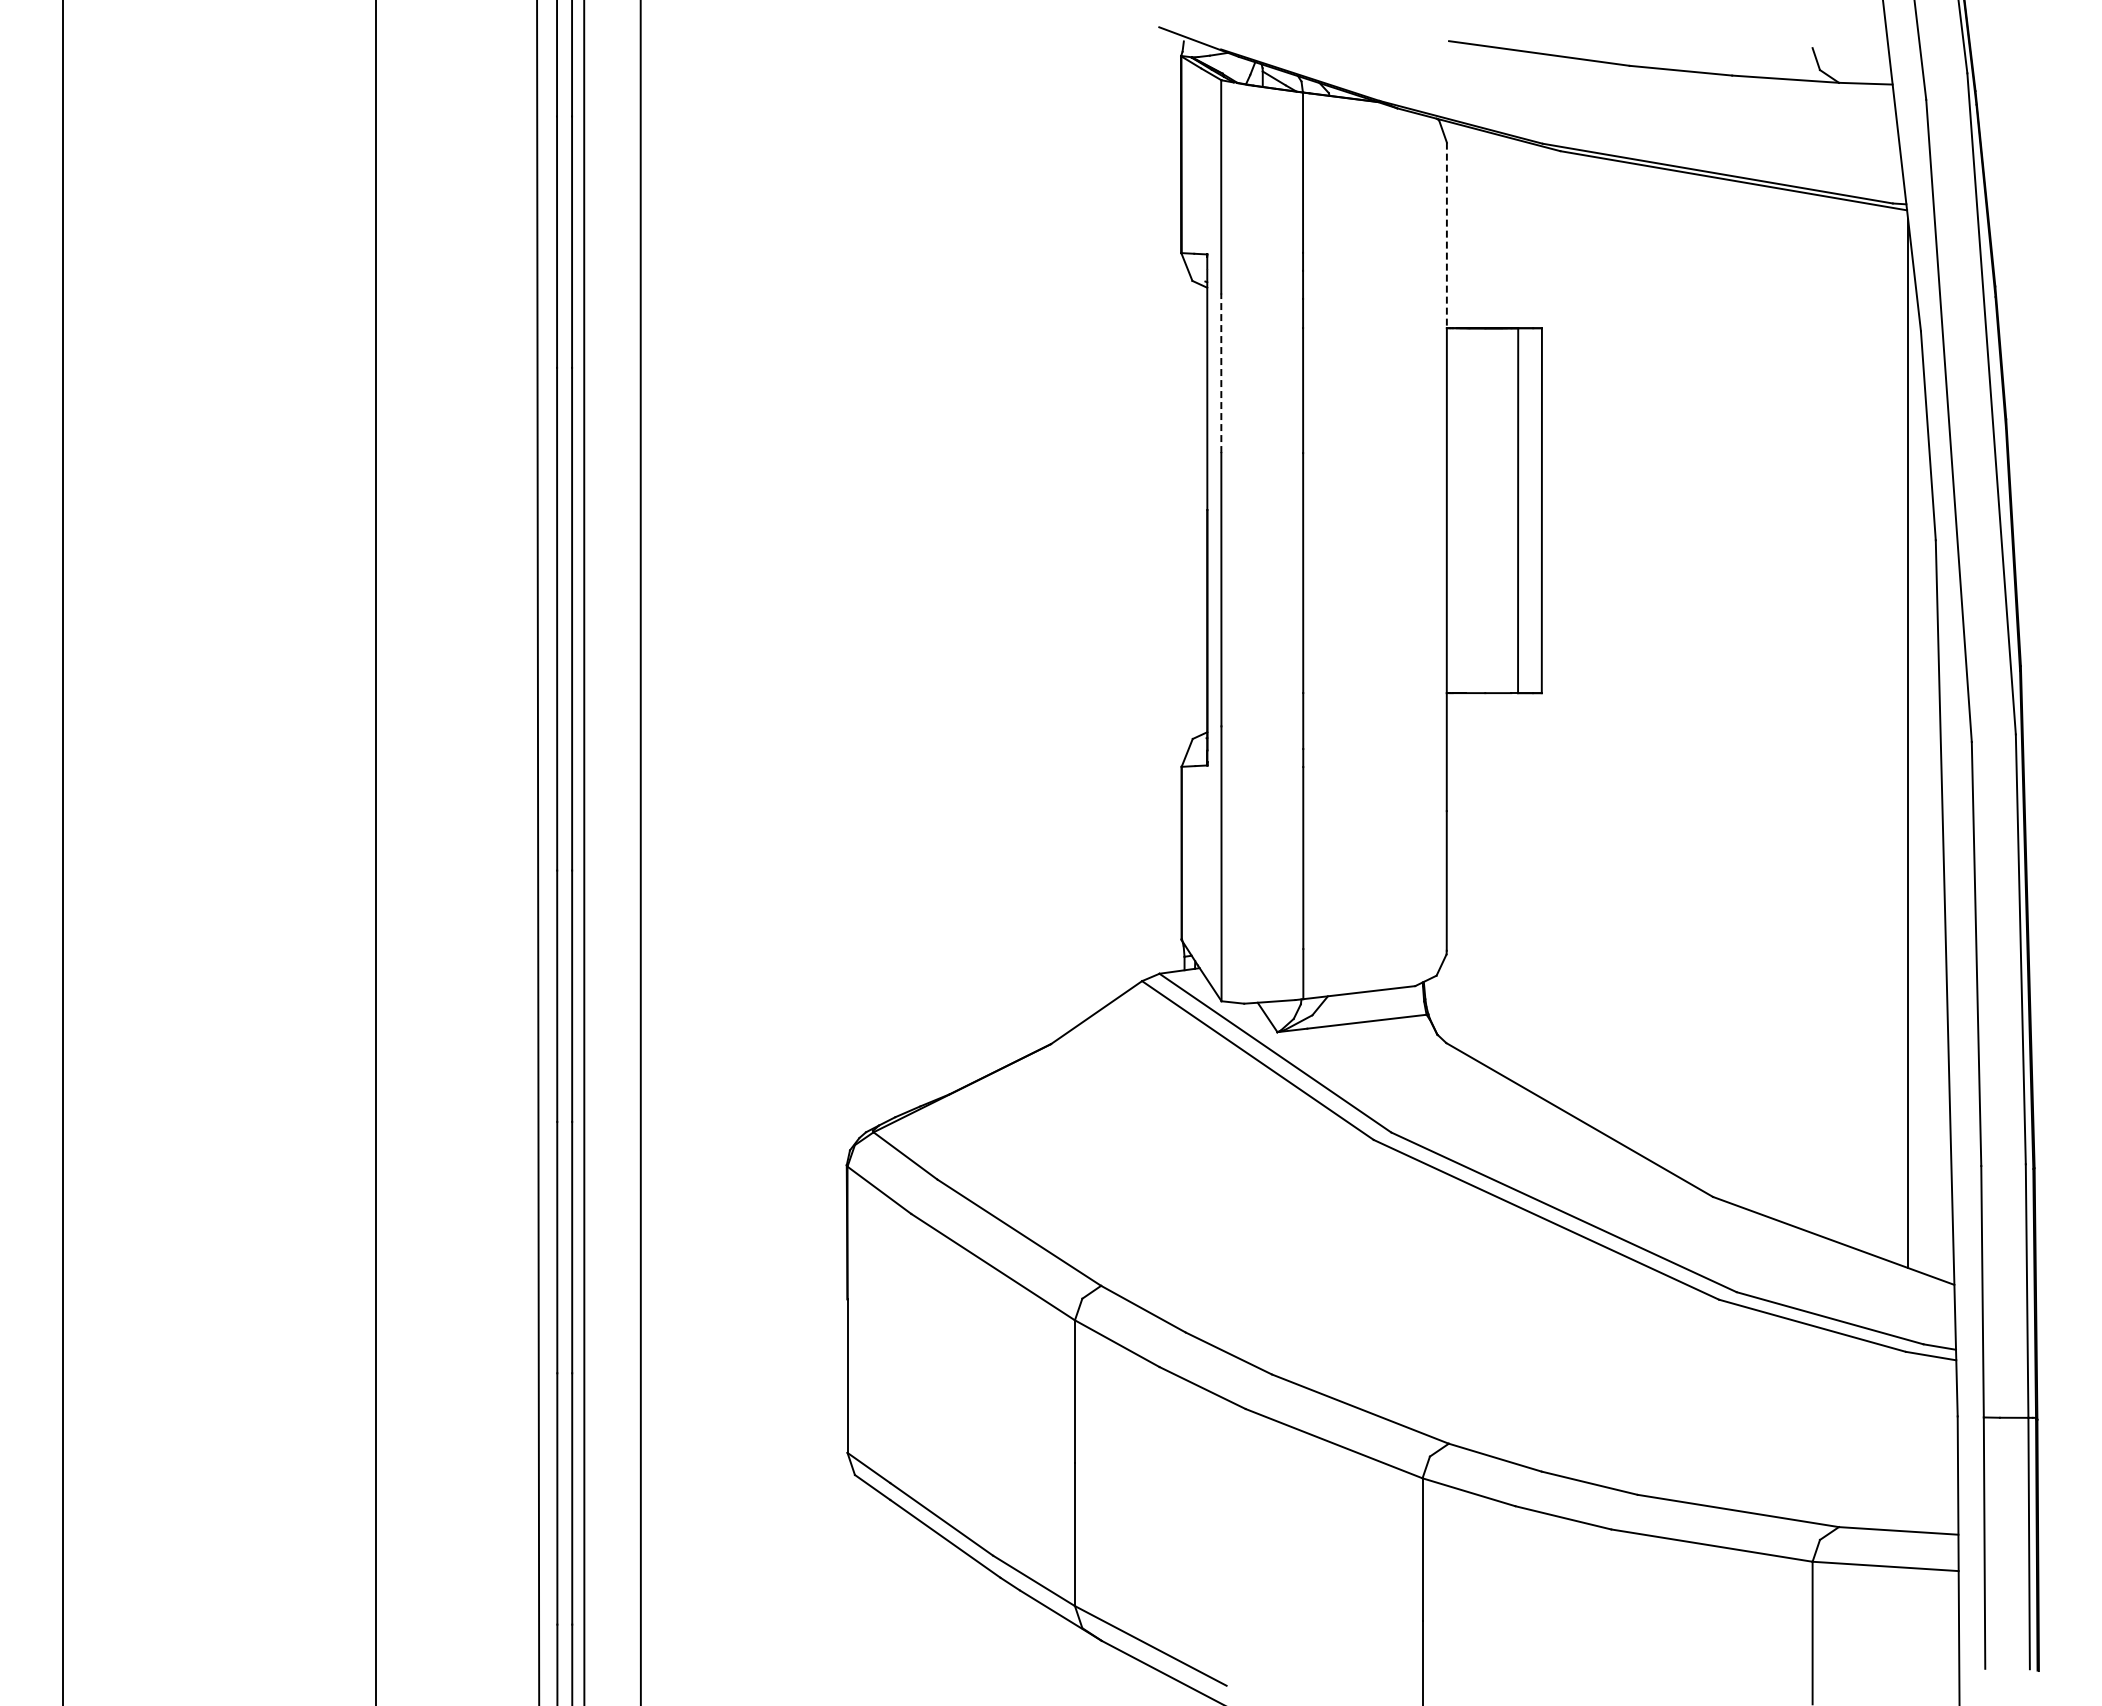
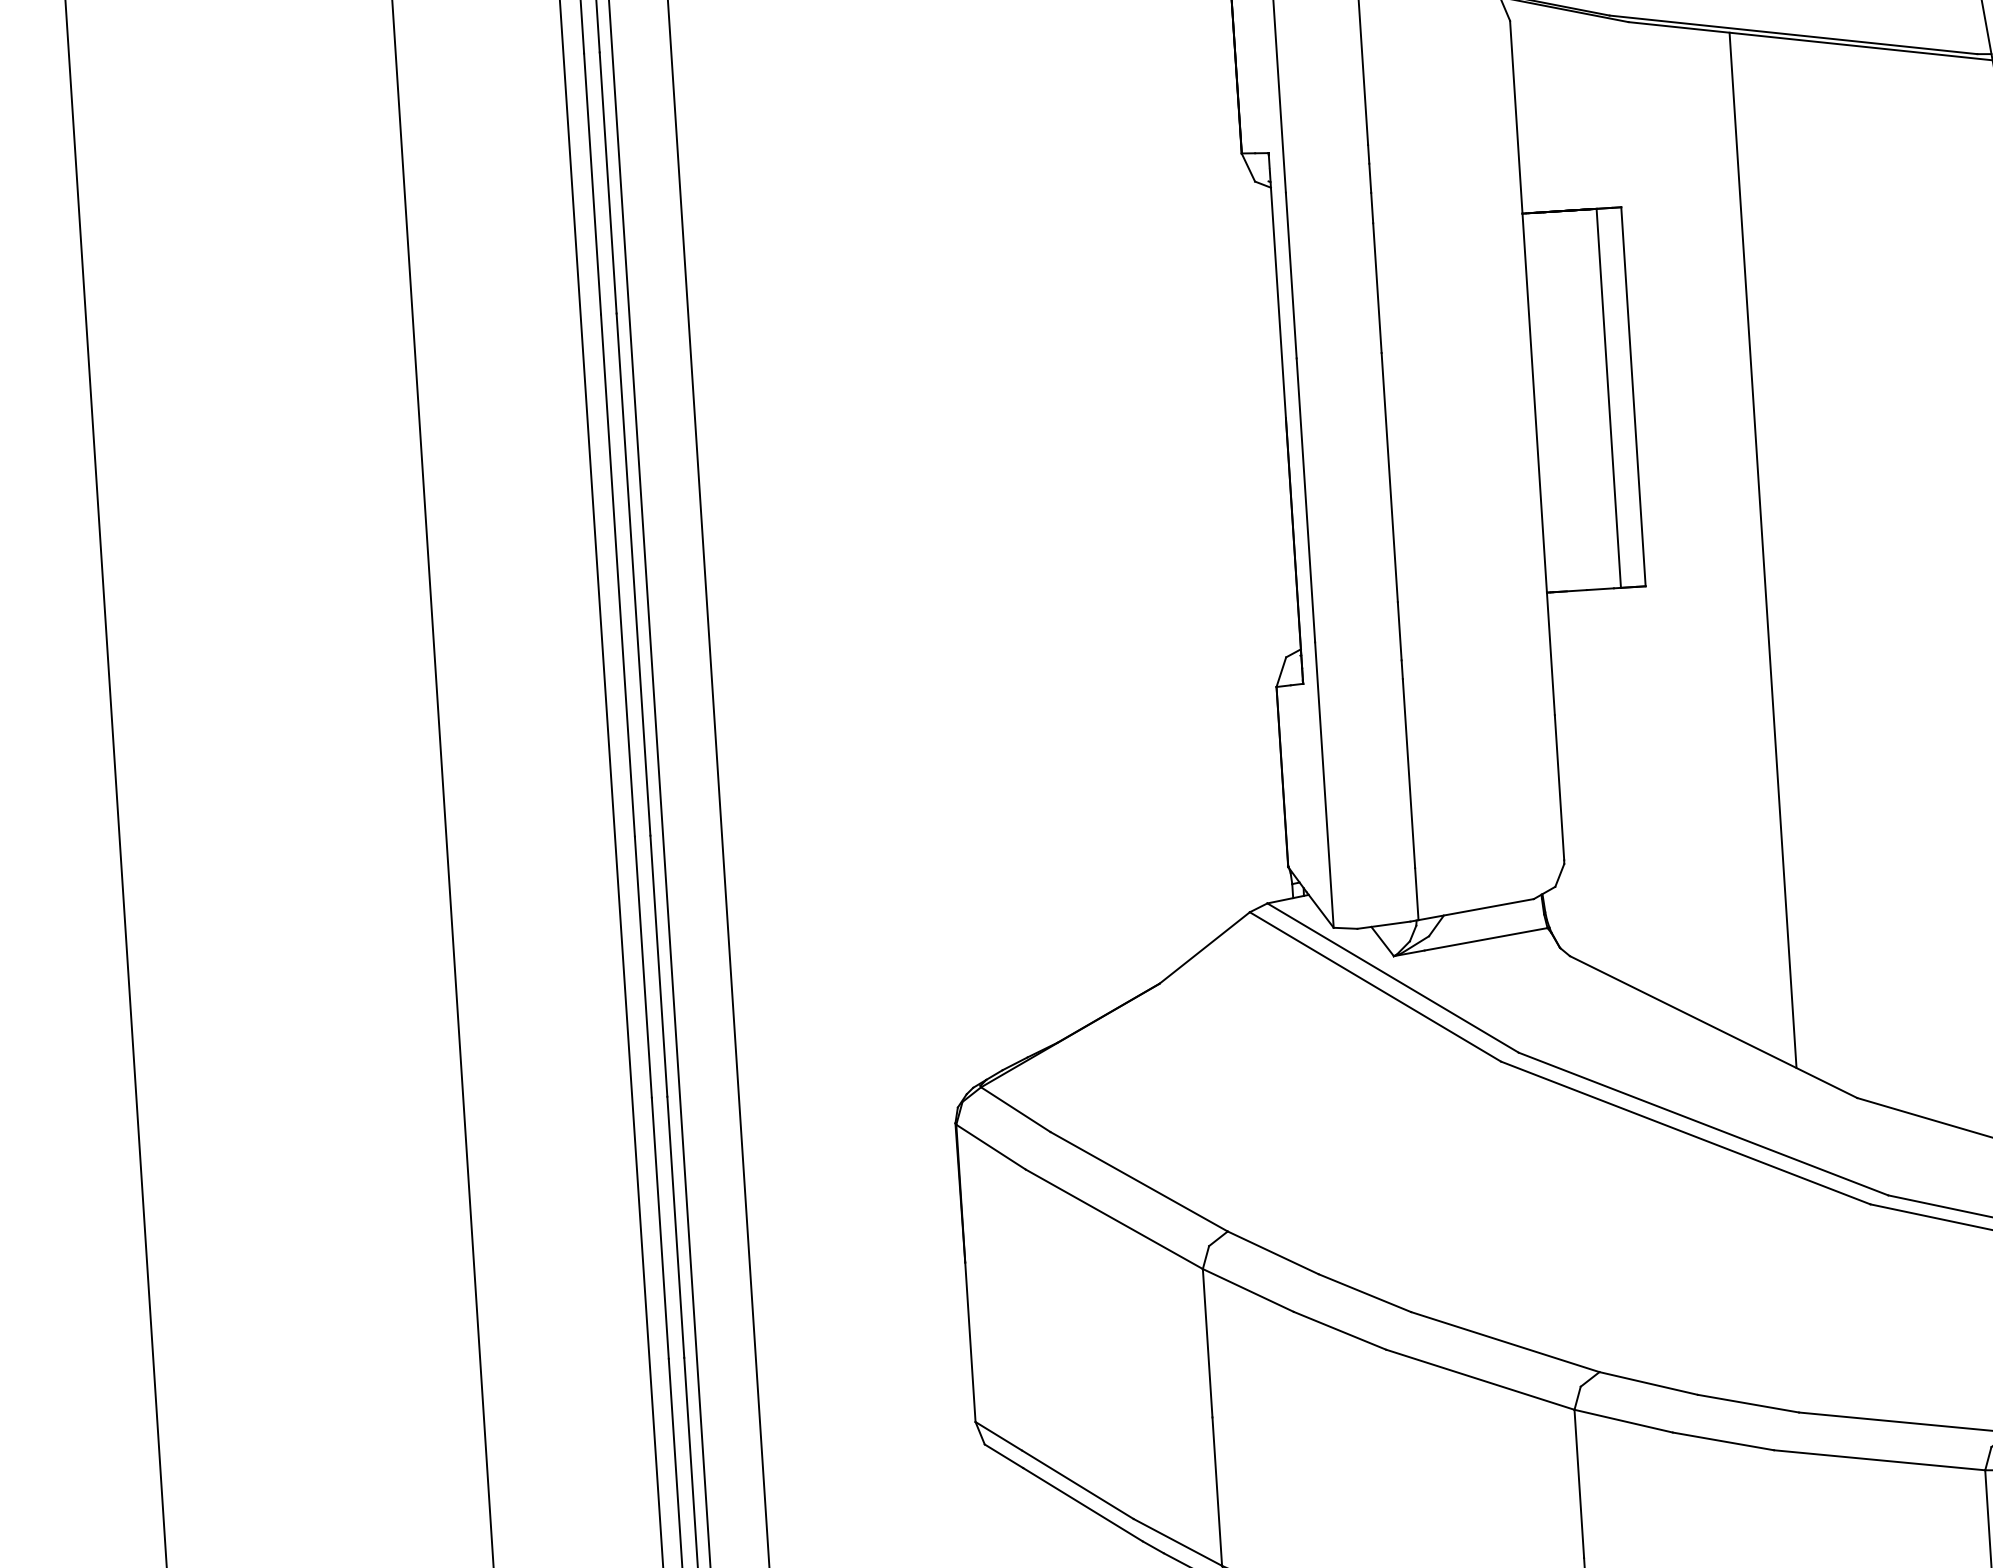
line: (1446, 235) -> (1515, 117), dashed -> solid
line: (1221, 373) -> (1291, 275), dashed -> solid
line: (1656, 665) -> (1762, 549), added

